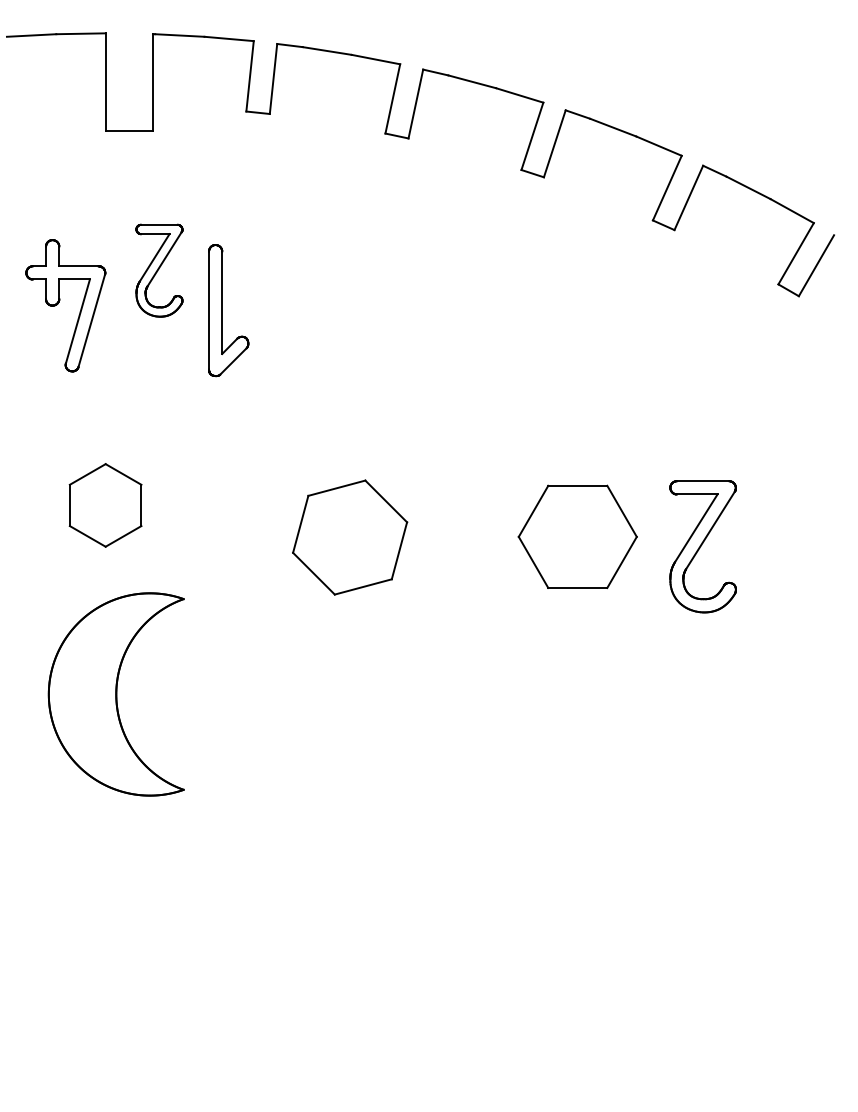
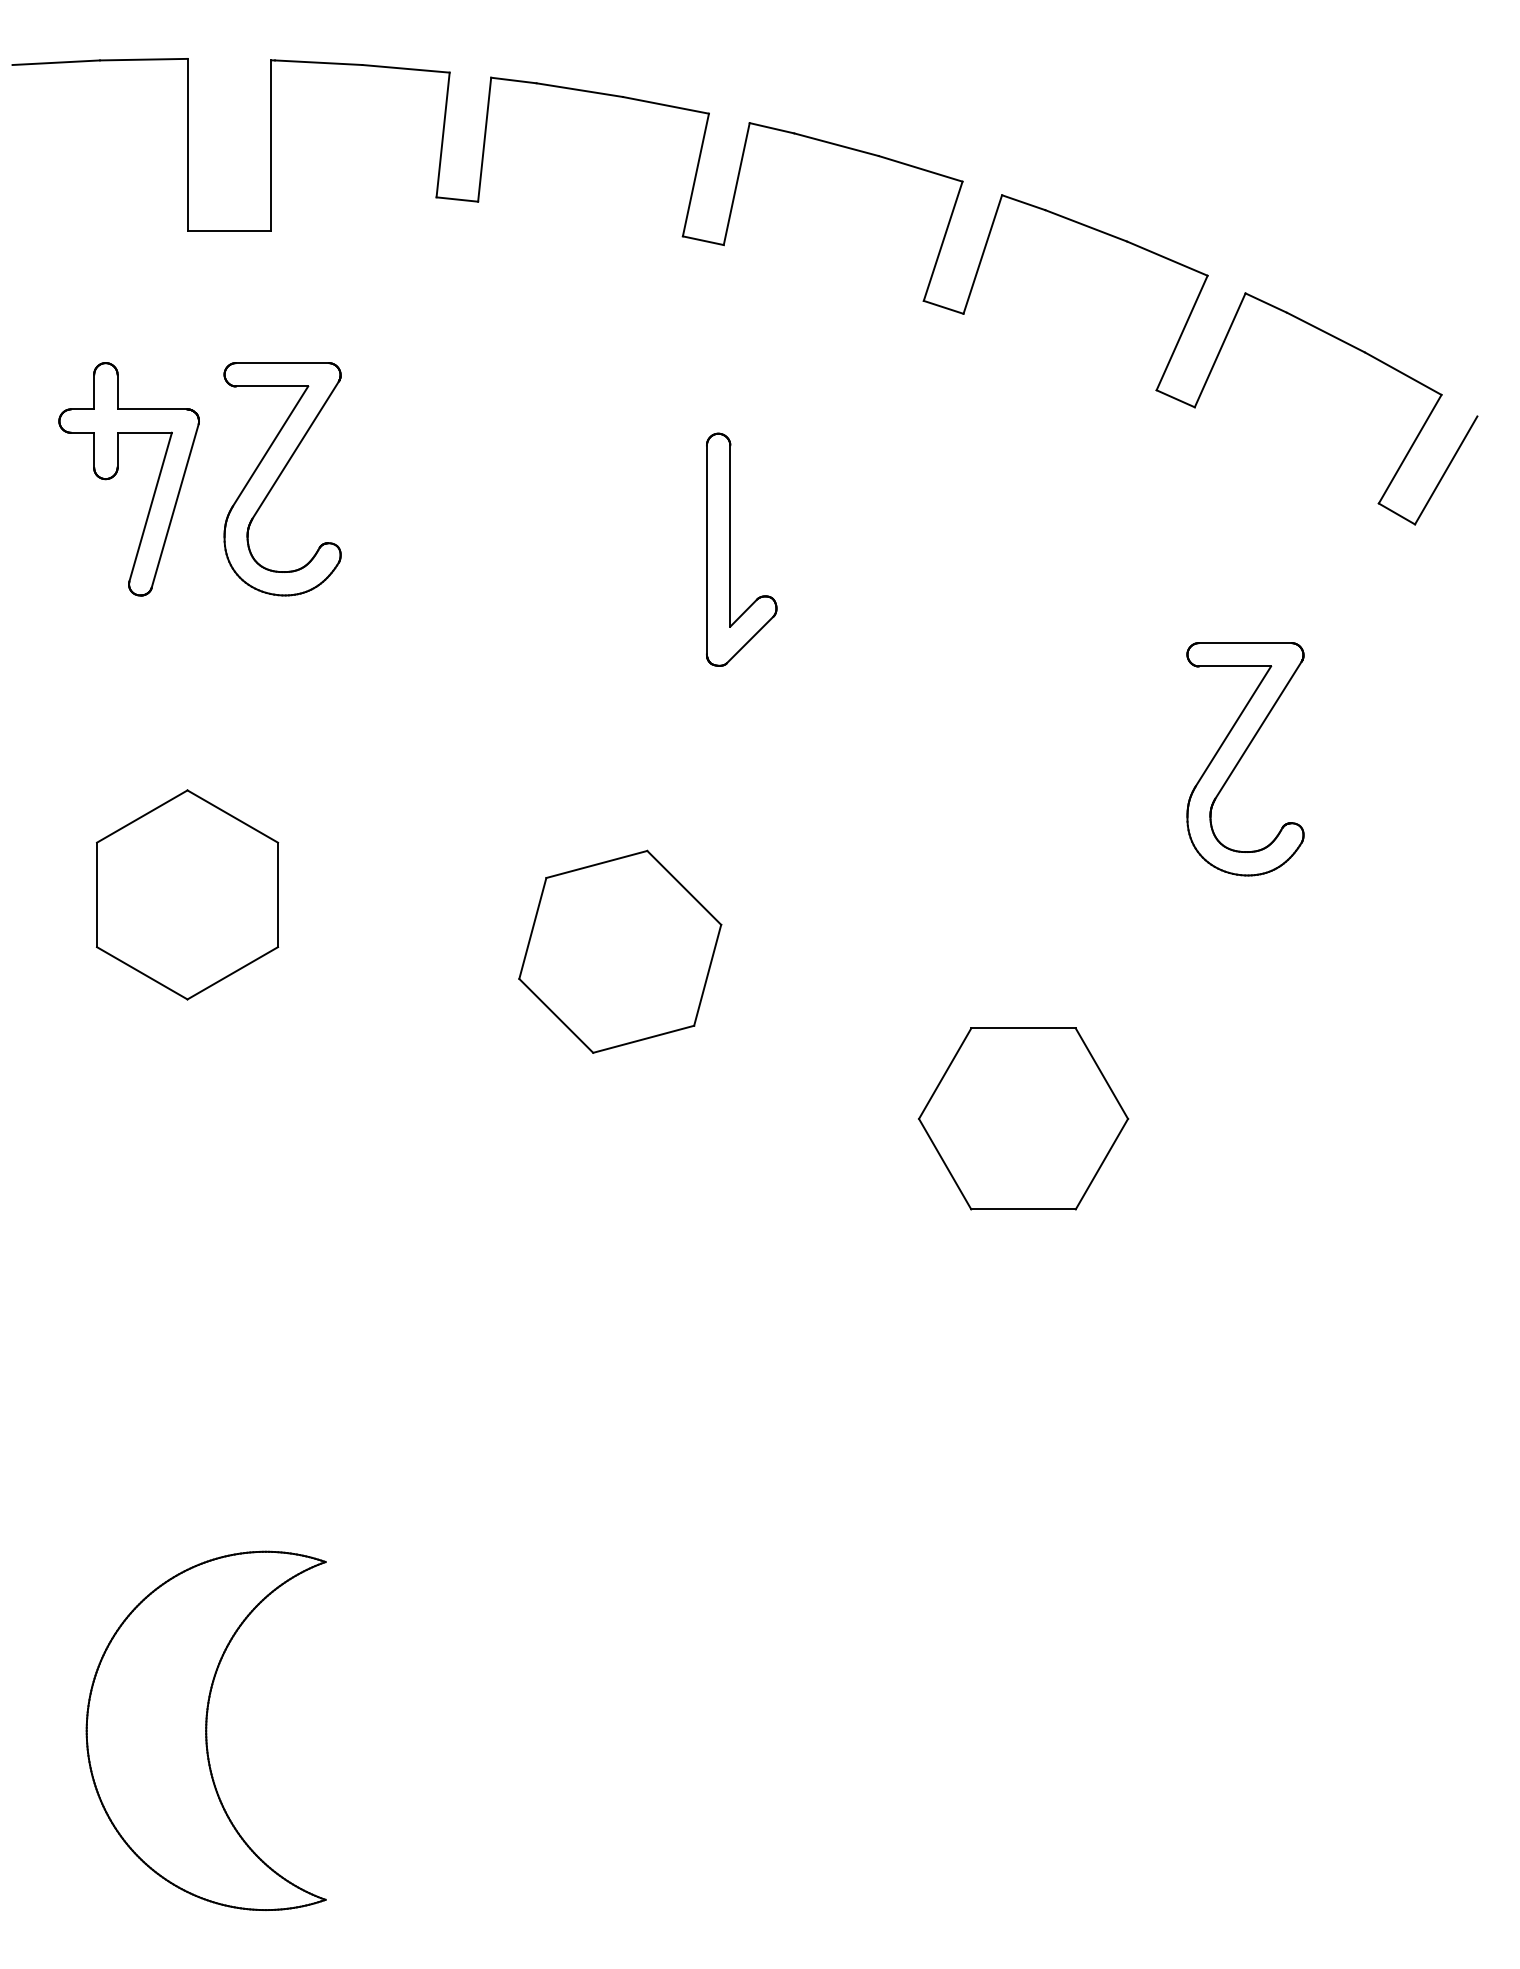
part: (159, 270) -> (282, 478), size x1.43
part: (59, 302) -> (118, 473), moved
part: (228, 310) -> (741, 549), moved
part: (105, 505) -> (187, 895), size x1.43
part: (577, 536) -> (1022, 1118), moved
part: (702, 546) -> (1244, 758), moved
part: (115, 694) -> (204, 1730), moved

